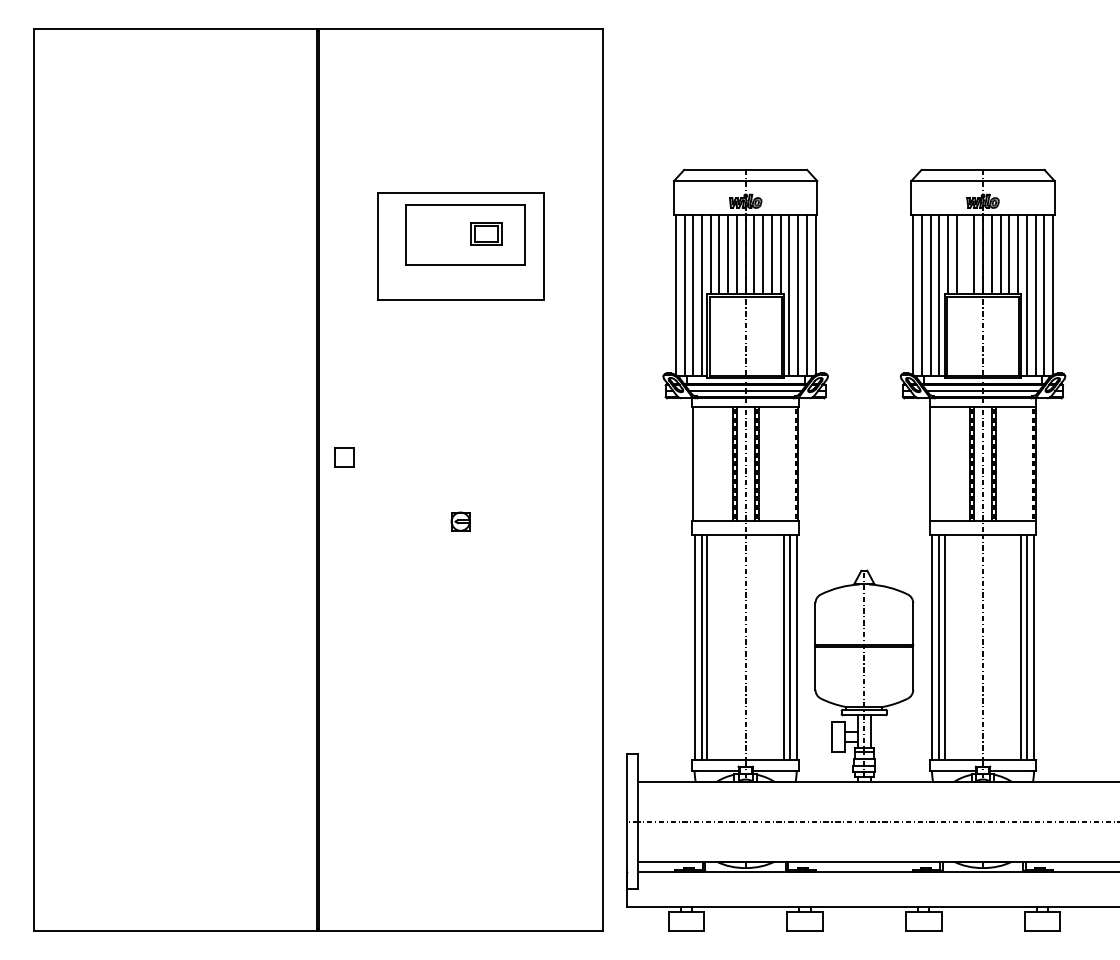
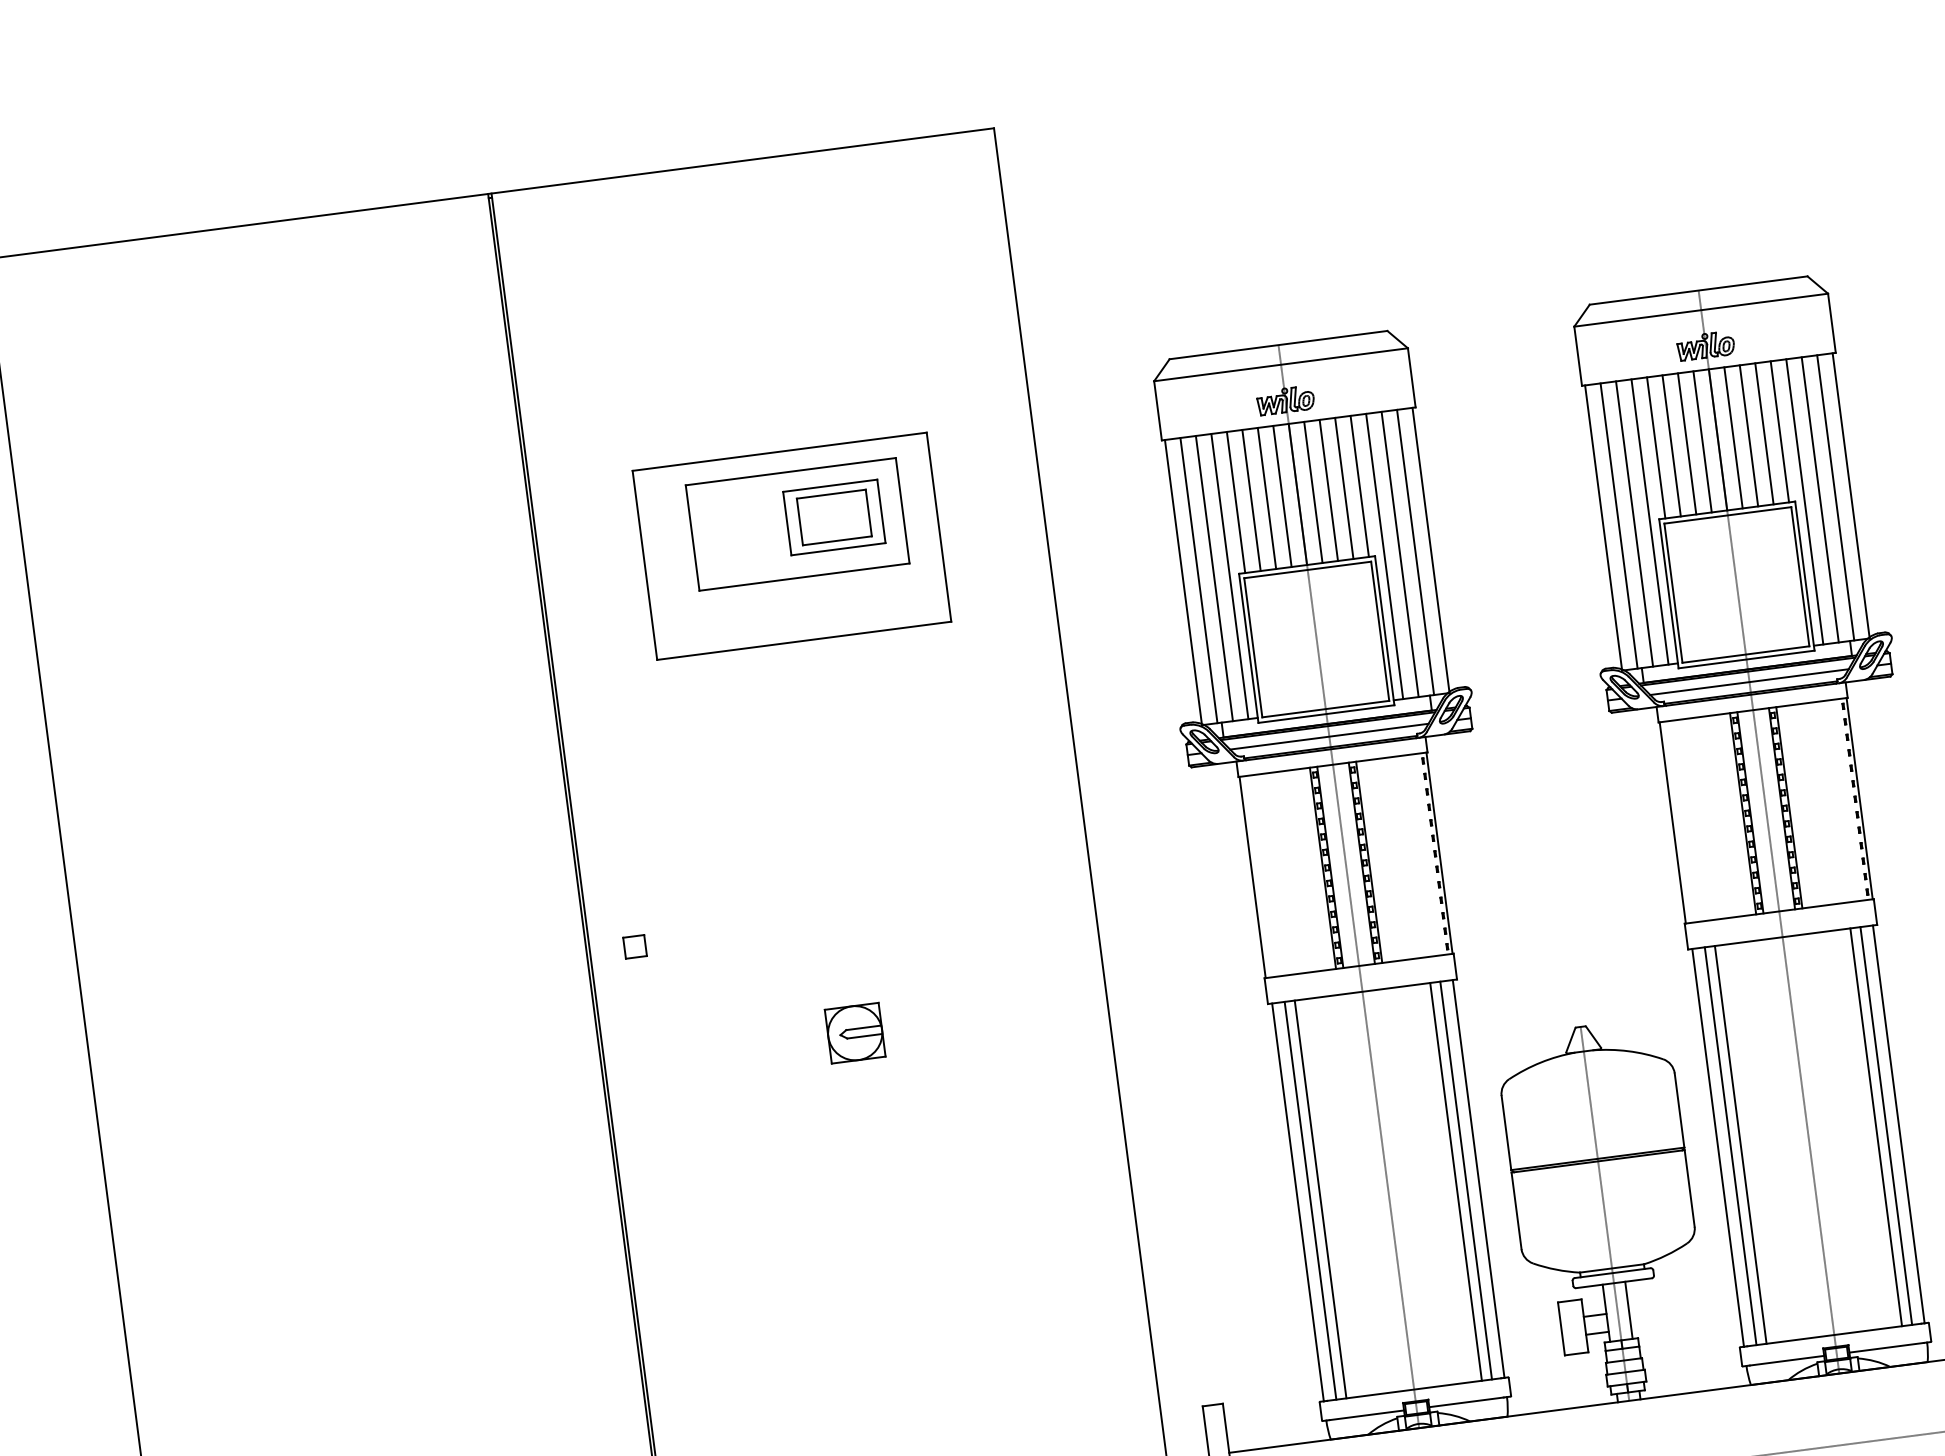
part: (486, 233) -> (834, 517), size x1.67
line: (965, 254) -> (1687, 444), added
part: (344, 457) -> (634, 946), size x0.62
part: (460, 521) -> (854, 1032), size x1.67

